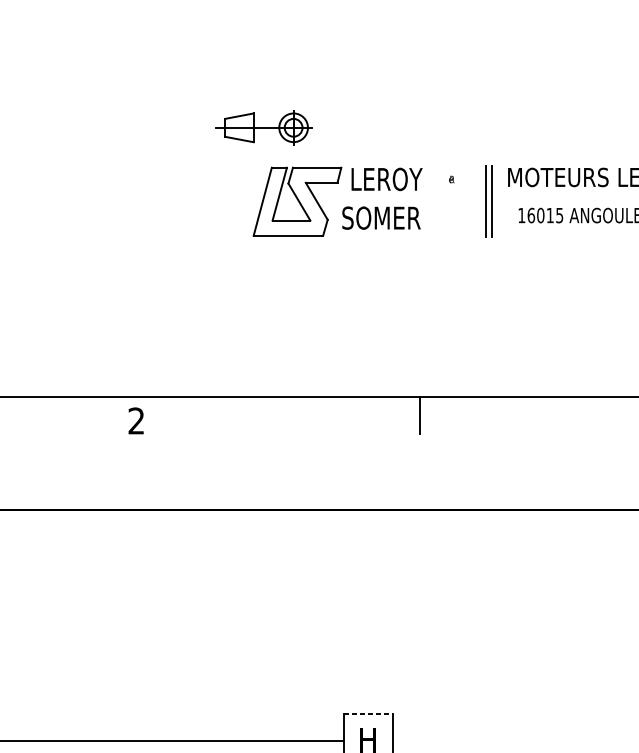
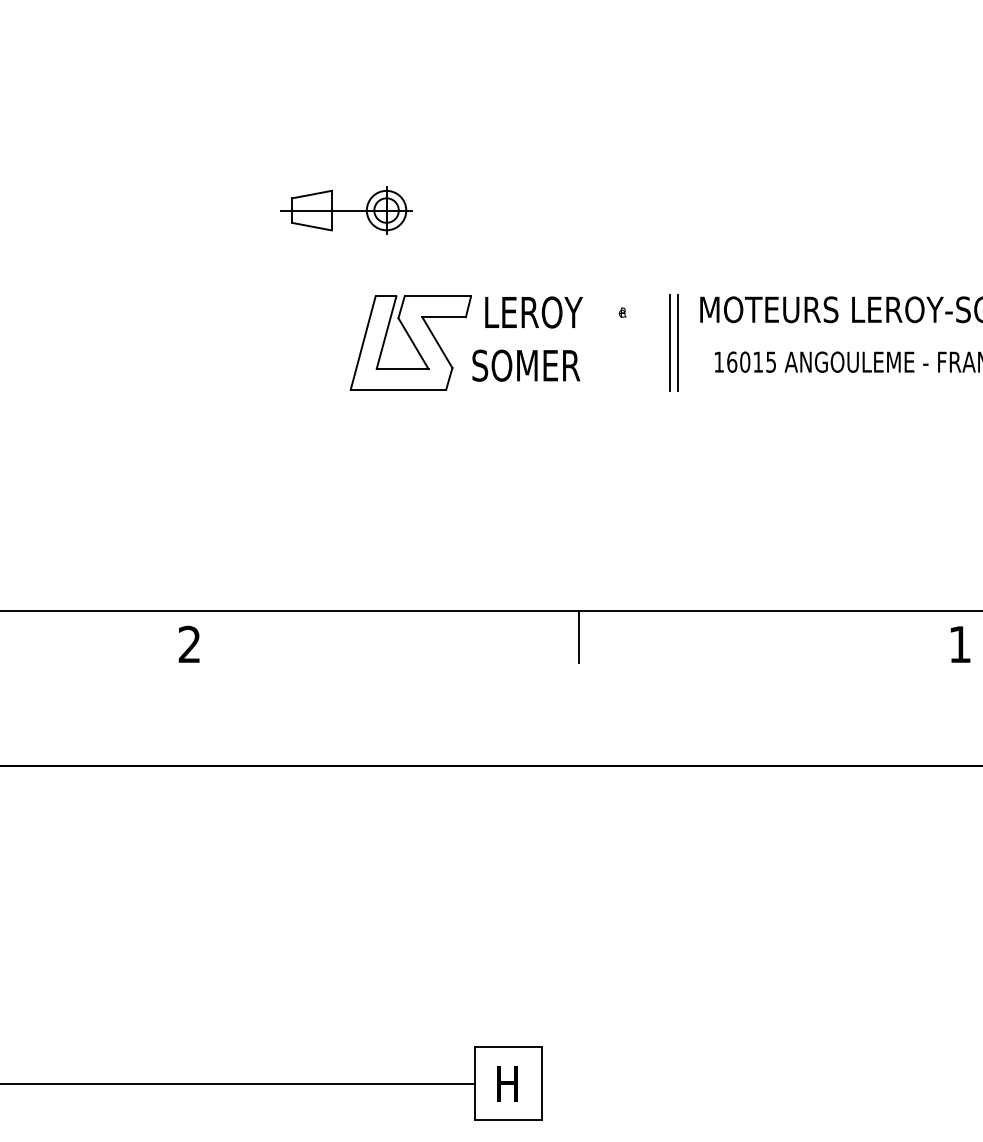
part: (264, 127) -> (346, 210), moved
line: (368, 714) -> (508, 1047), dashed -> solid

